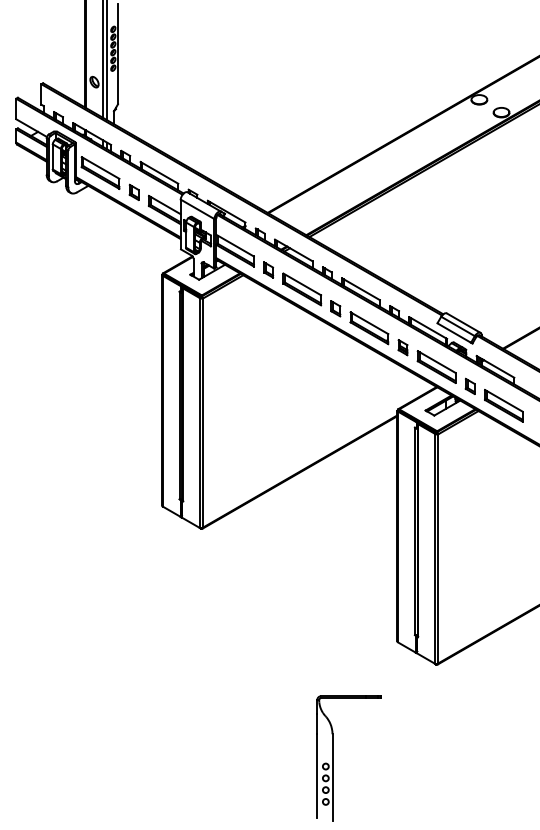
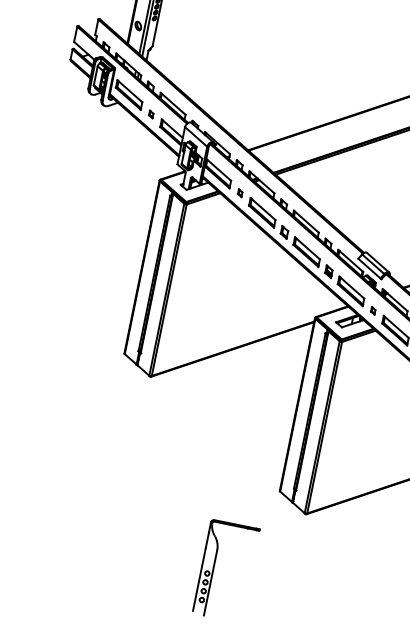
part: (133, 191) -> (150, 113), size x0.6
part: (268, 269) -> (240, 192), size x0.6
part: (469, 385) -> (372, 310), size x0.6

